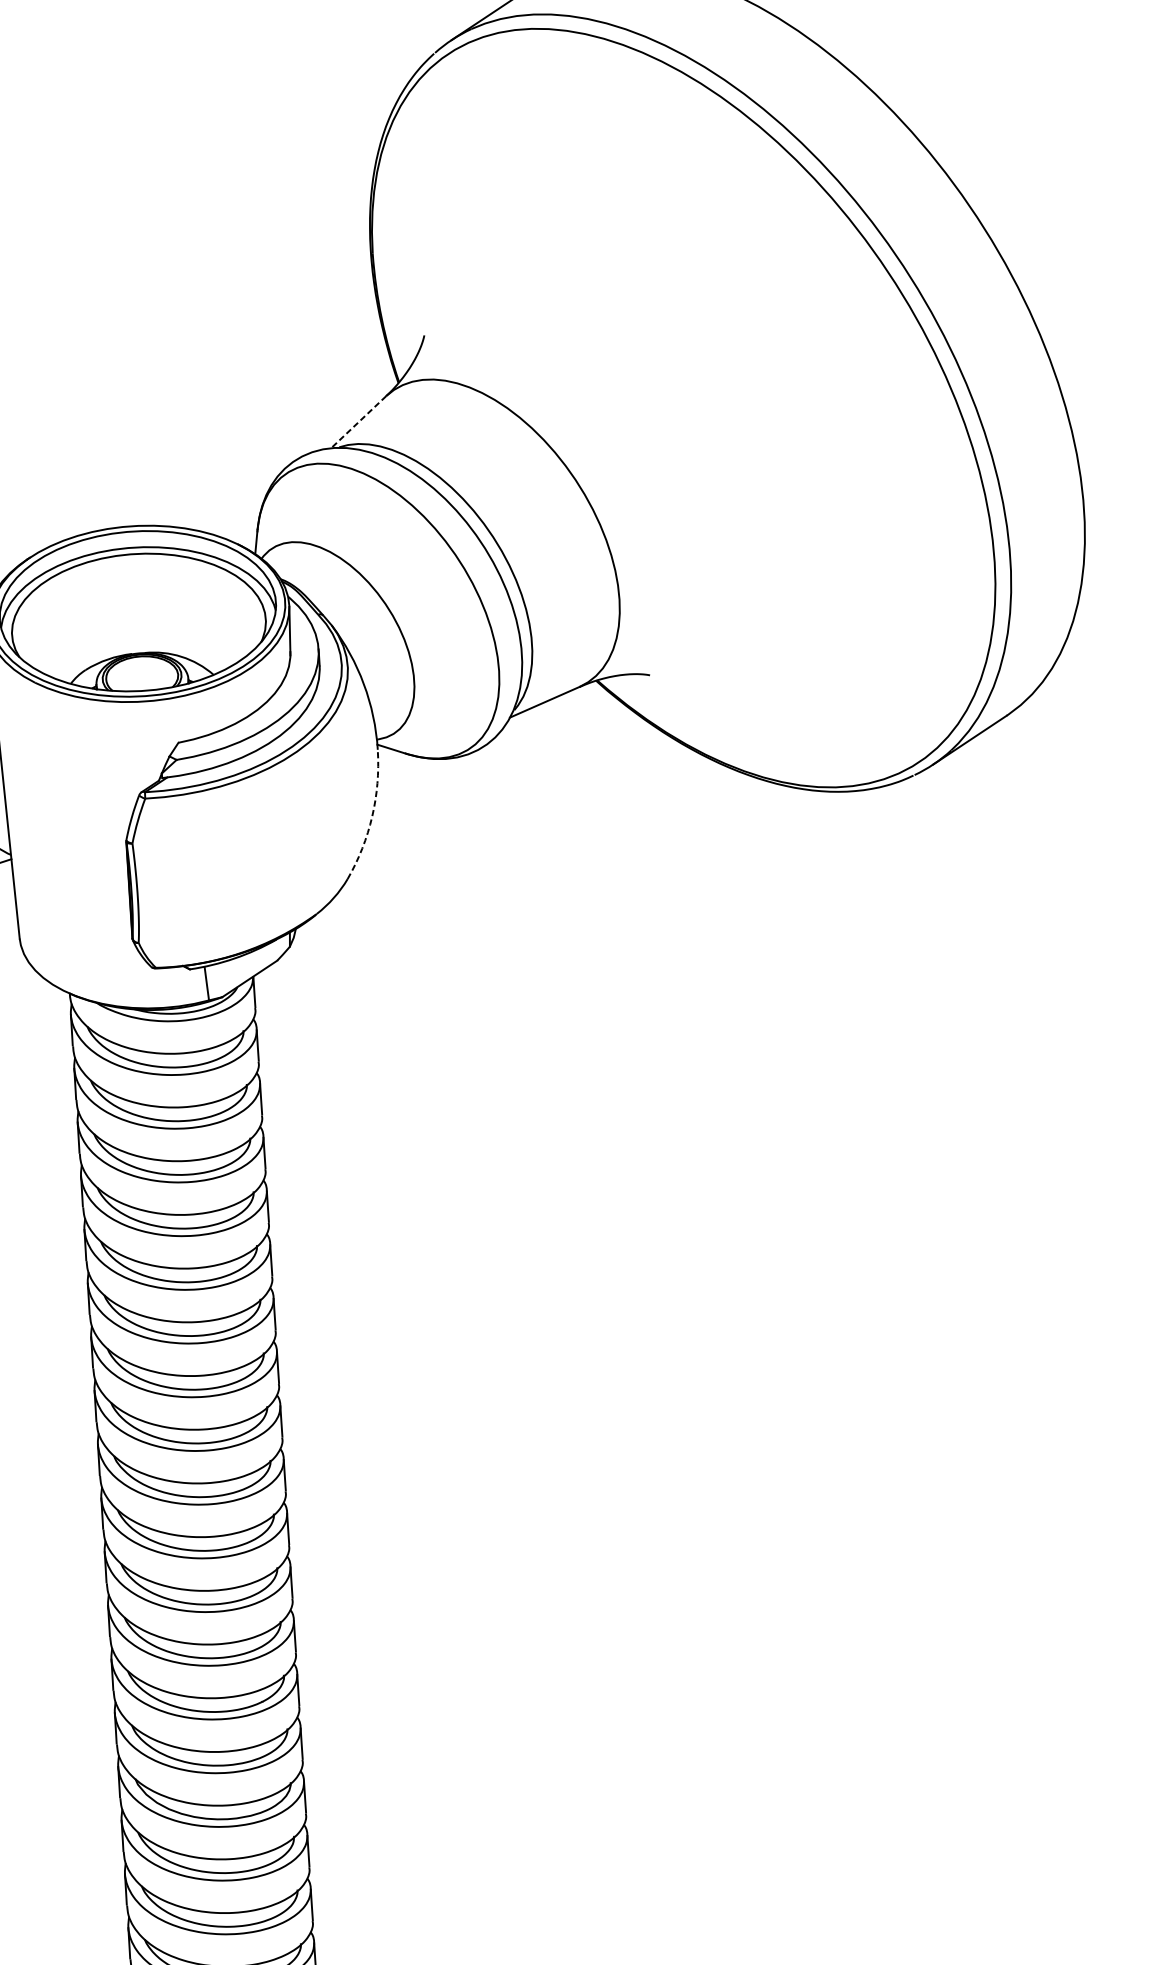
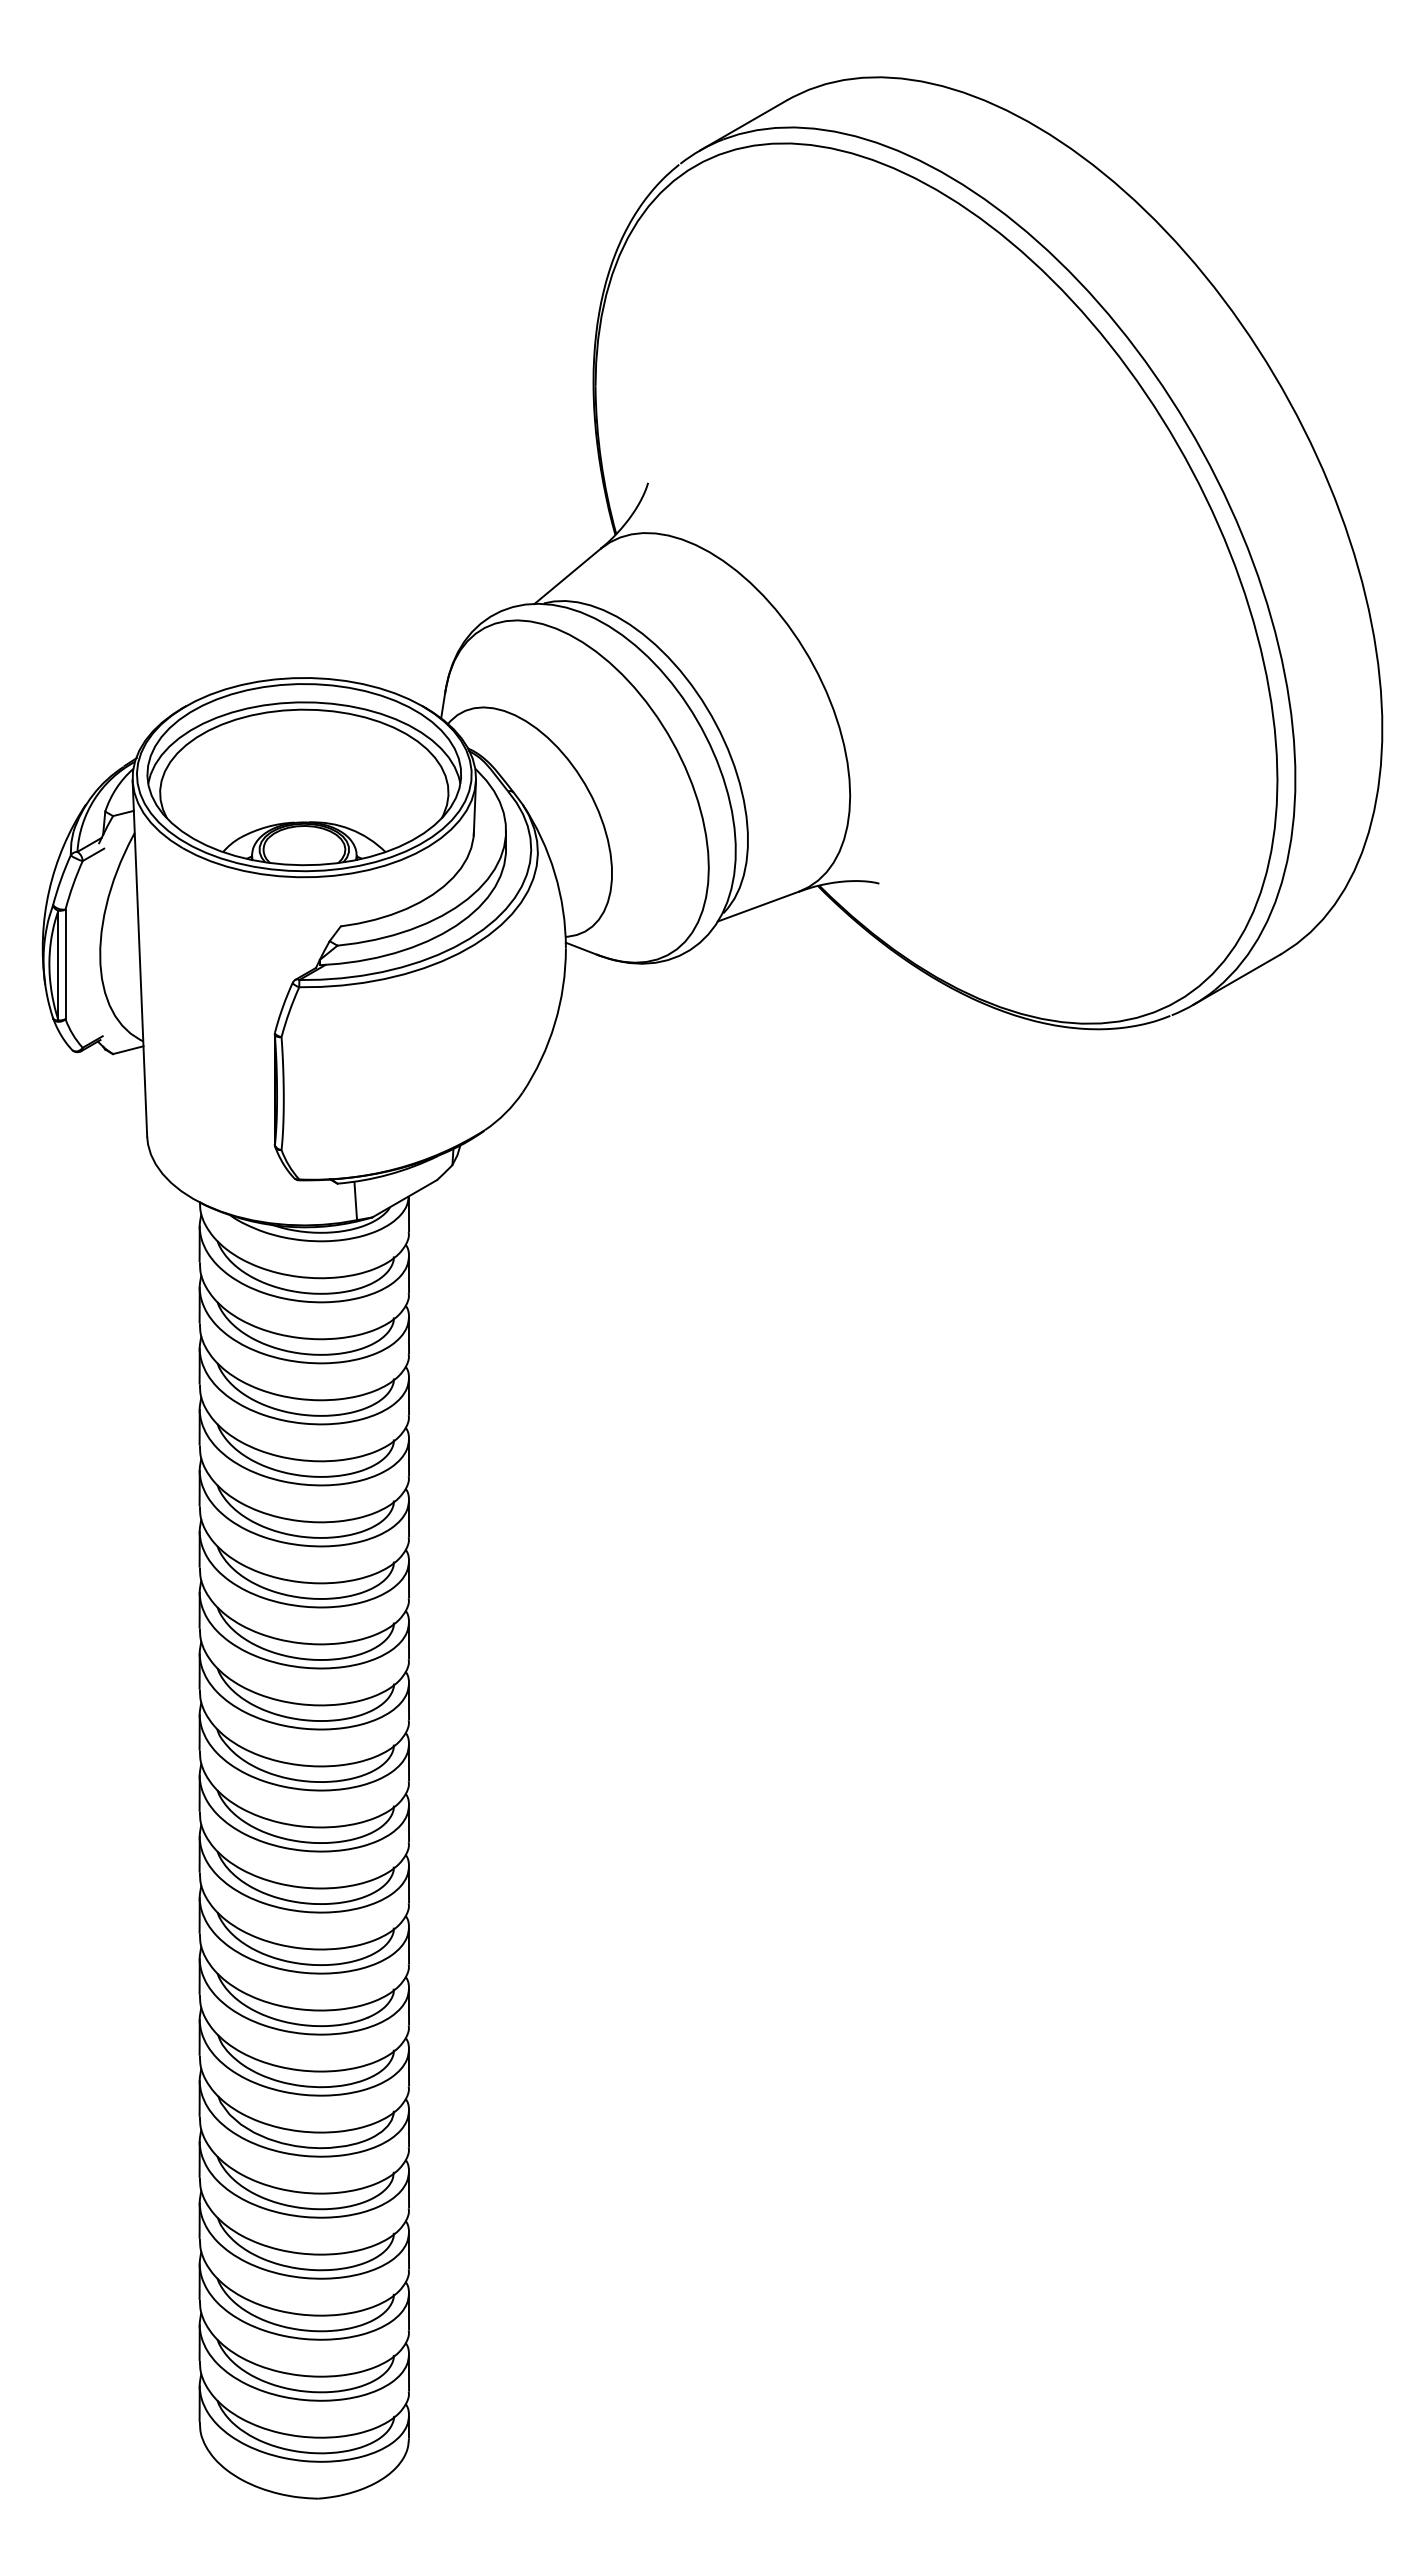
line: (358, 422) -> (567, 576), dashed -> solid
arc: (371, 816) -> (554, 1023), dashed -> solid

